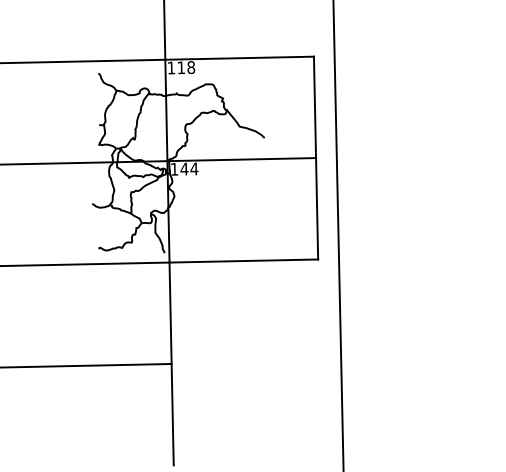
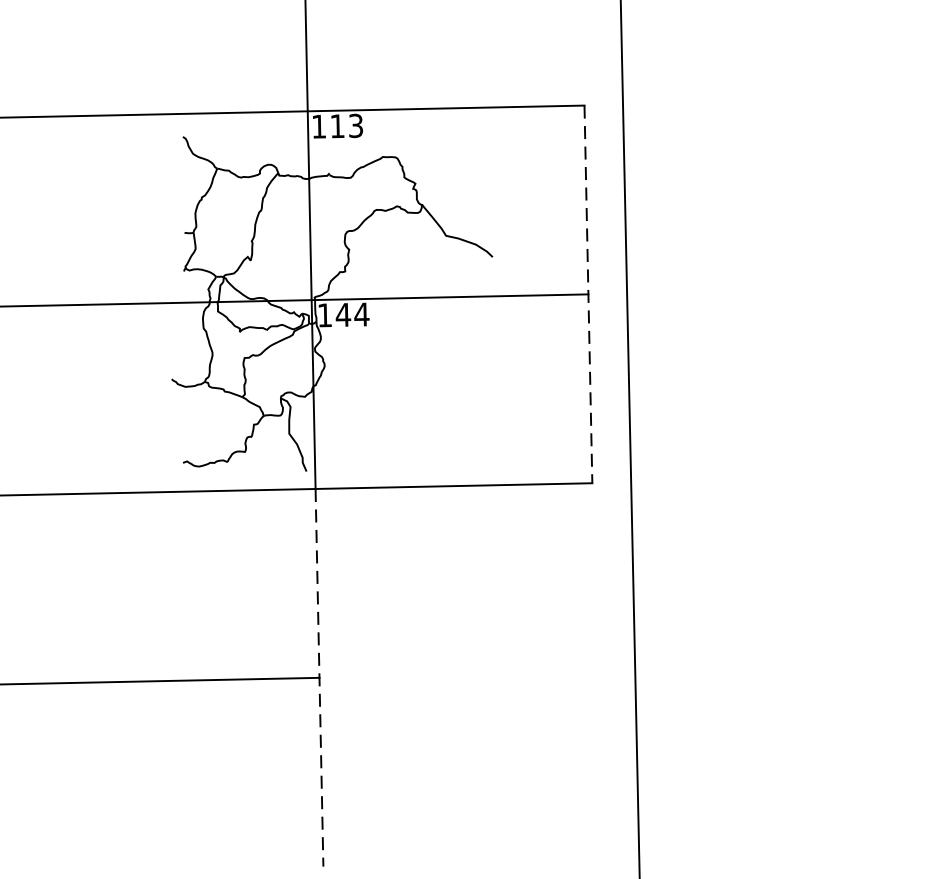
text: (191, 67) -> (356, 125), 118 -> 113
line: (316, 158) -> (589, 295), solid -> dashed
line: (171, 364) -> (319, 678), solid -> dashed

